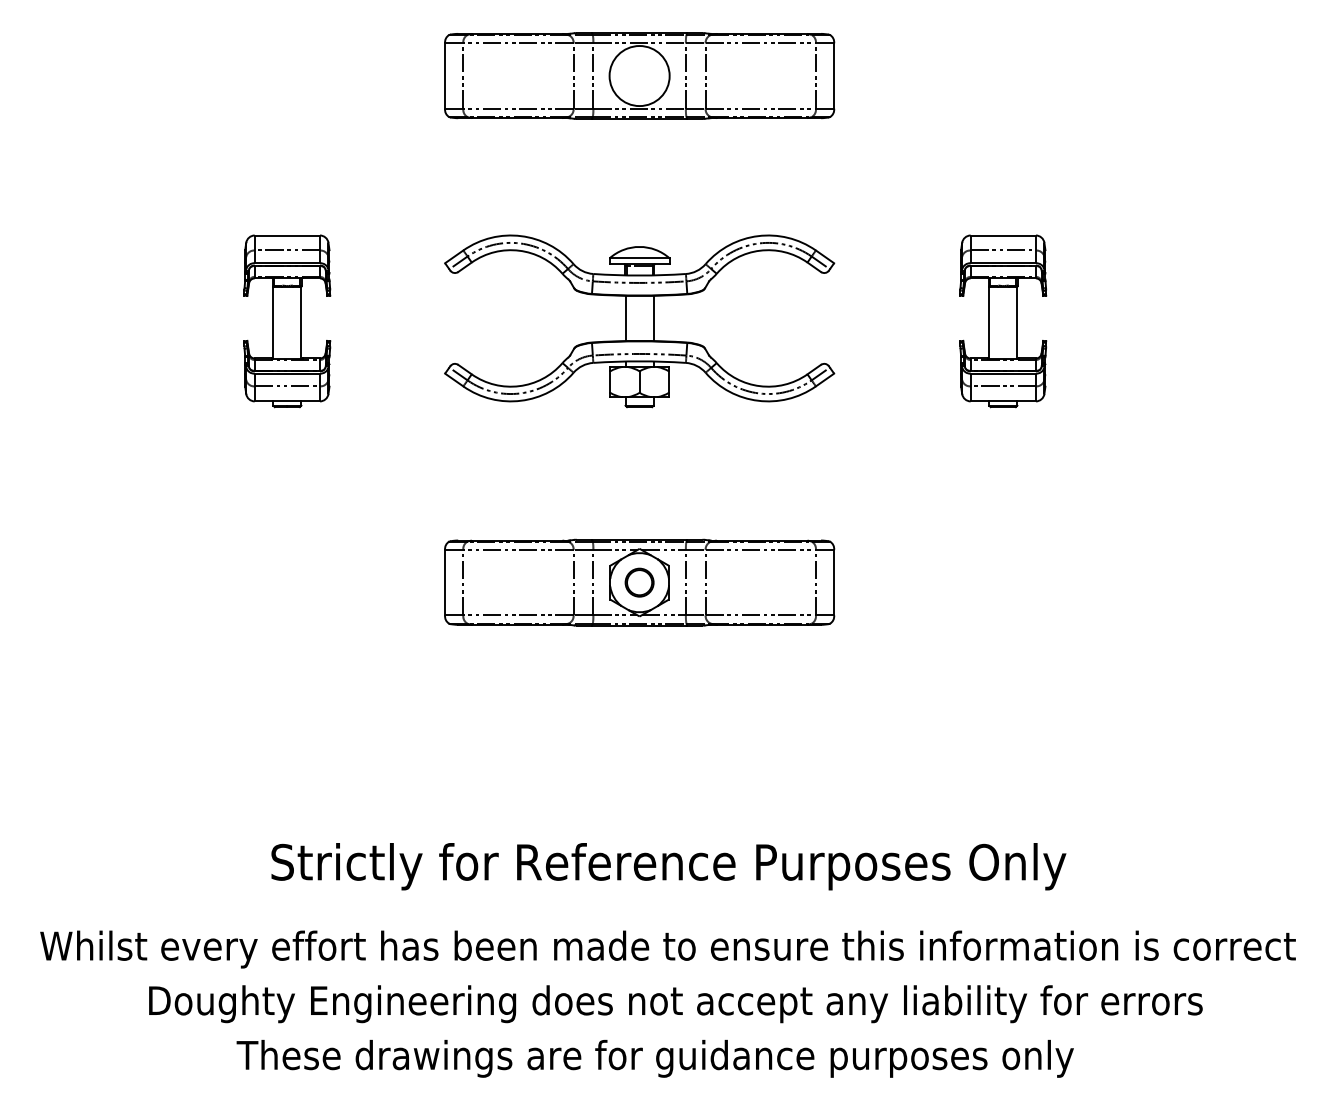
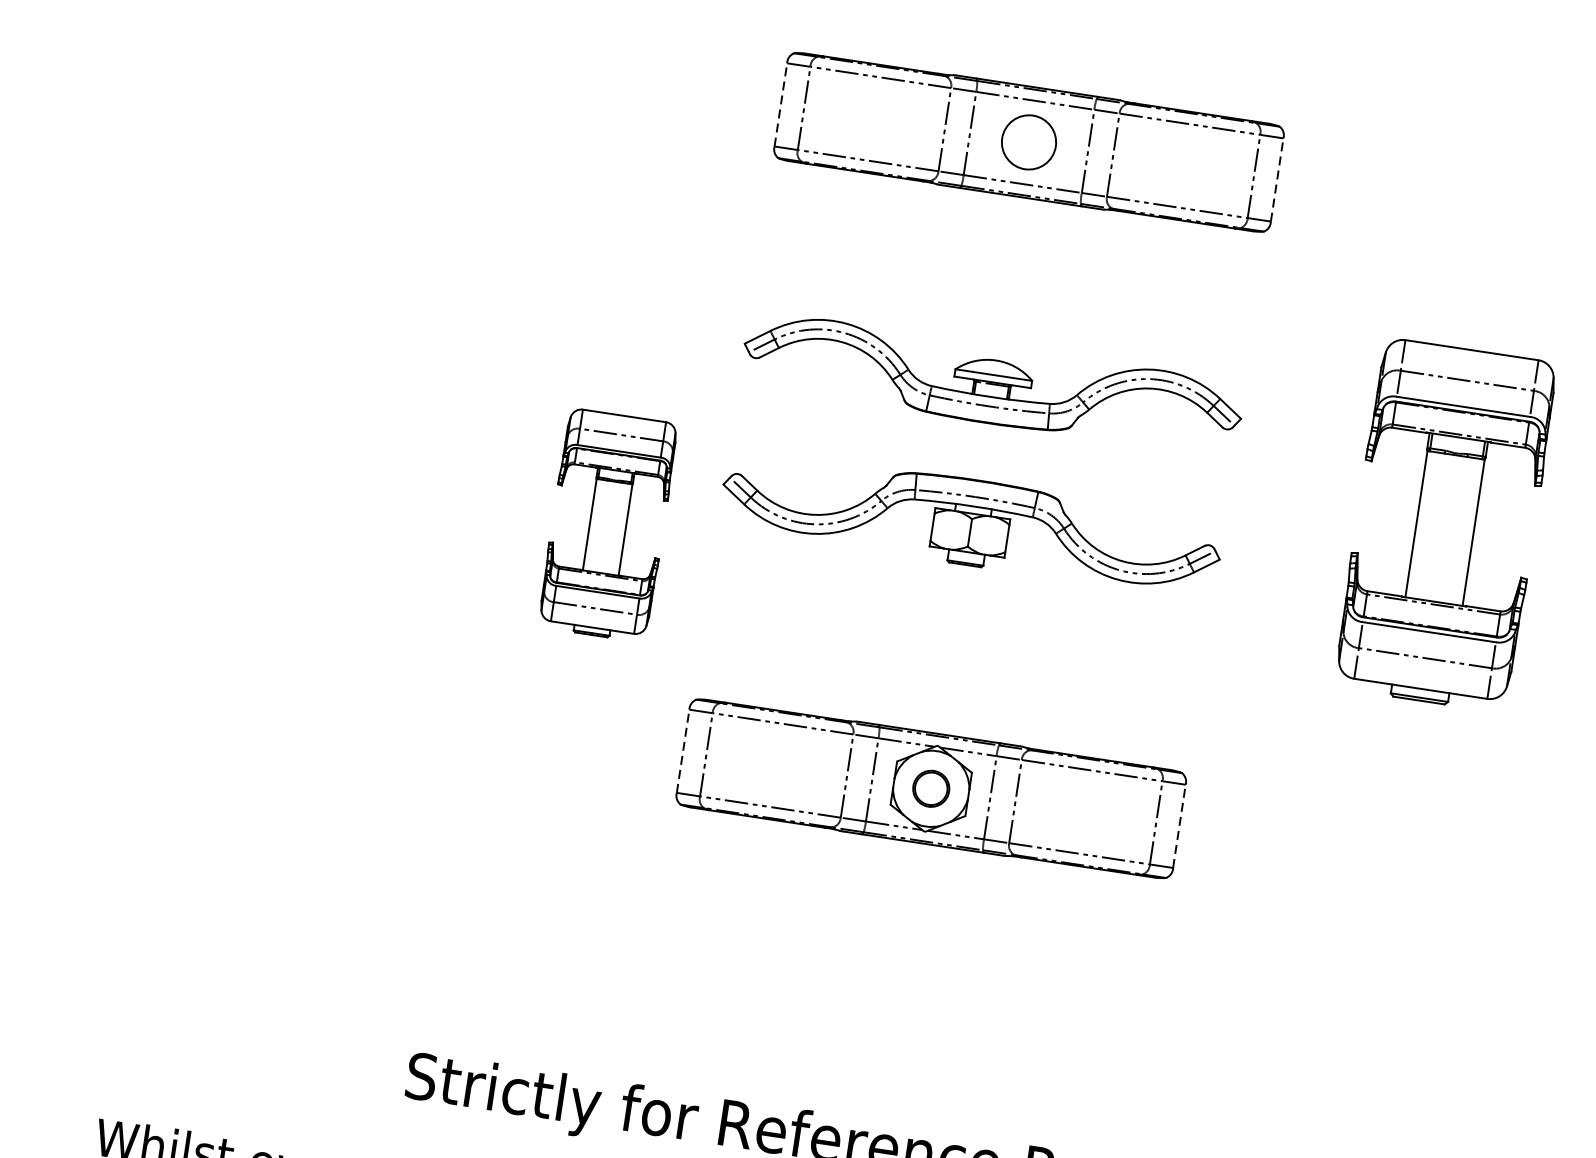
line: (445, 76) -> (781, 105), solid -> dashed
circle: (639, 76) -> (1028, 143), size x0.7
line: (834, 76) -> (1277, 180), solid -> dashed
line: (625, 318) -> (964, 449), removed
line: (653, 318) -> (999, 454), removed
part: (287, 321) -> (608, 525), moved
part: (1003, 321) -> (1445, 525), size x1.6
line: (445, 582) -> (683, 751), solid -> dashed
line: (834, 582) -> (1179, 826), solid -> dashed

